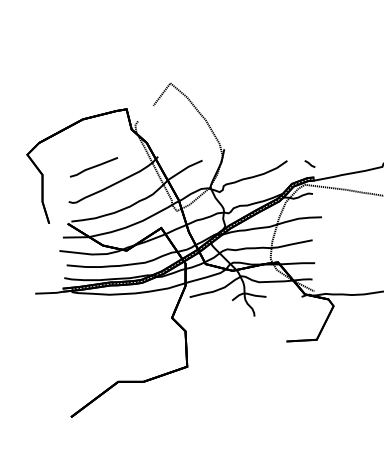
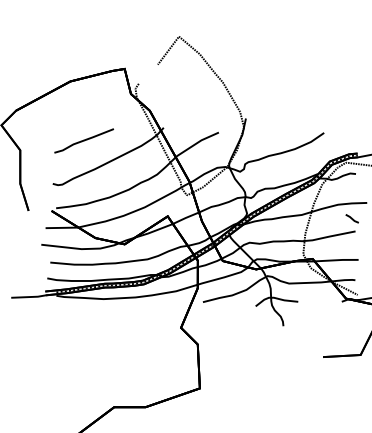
line: (309, 163) -> (351, 218), moved

